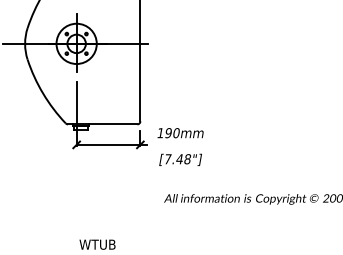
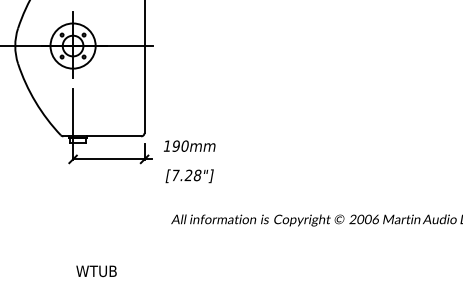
text: (179, 159) -> (188, 175), [7.48"] -> [7.28"]

